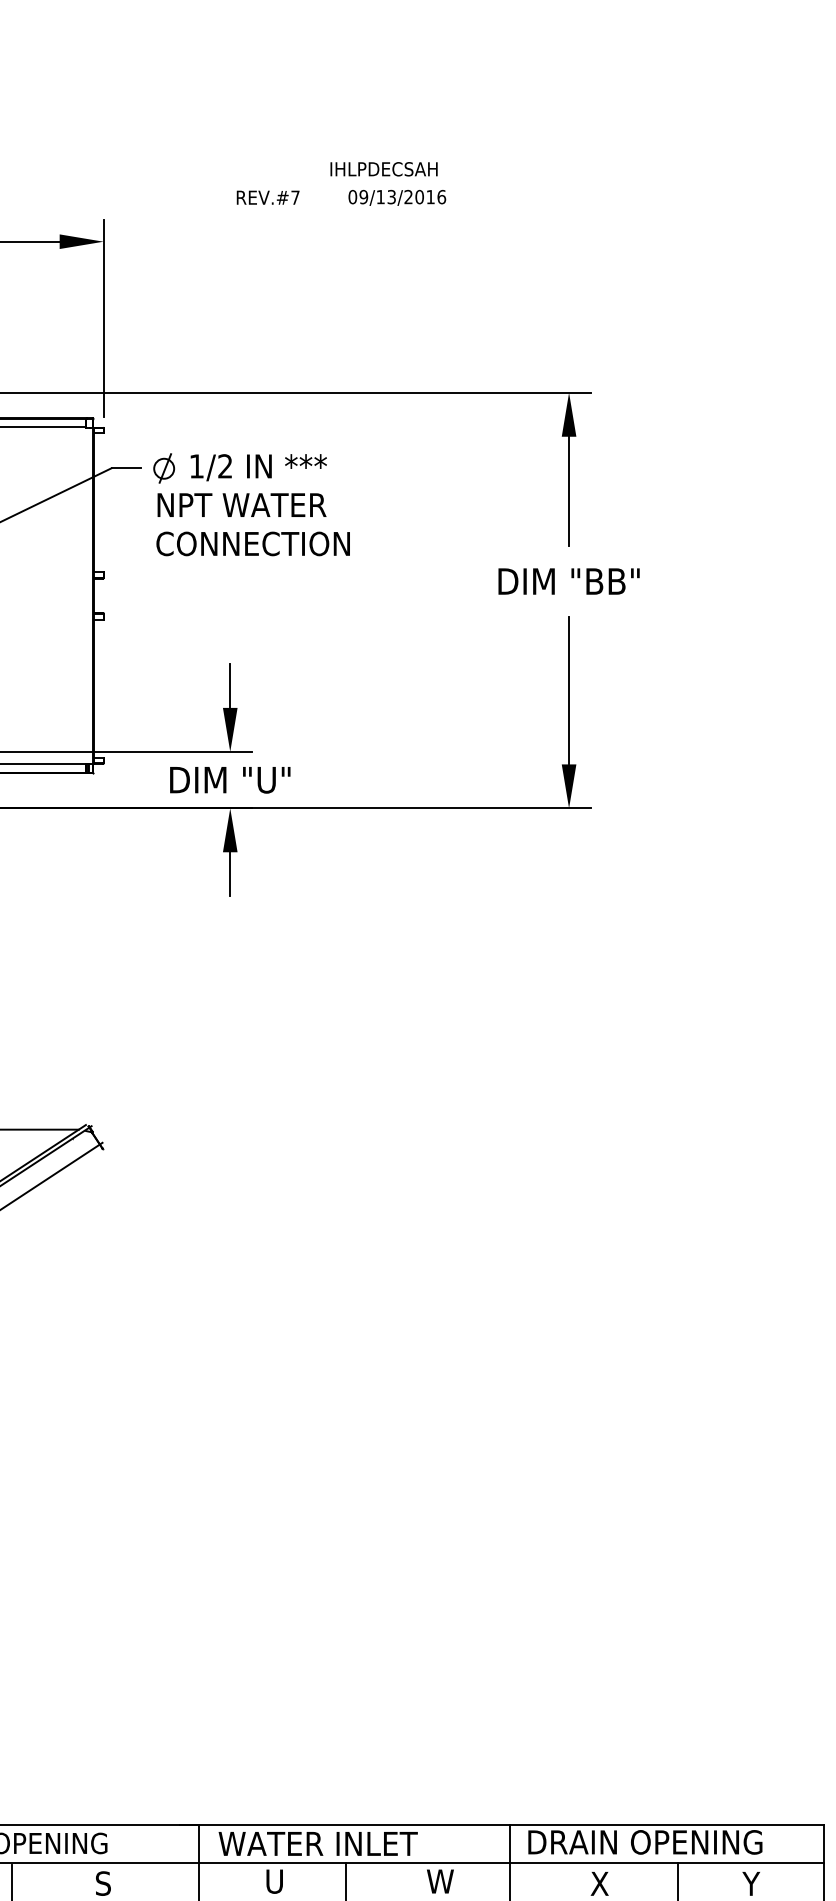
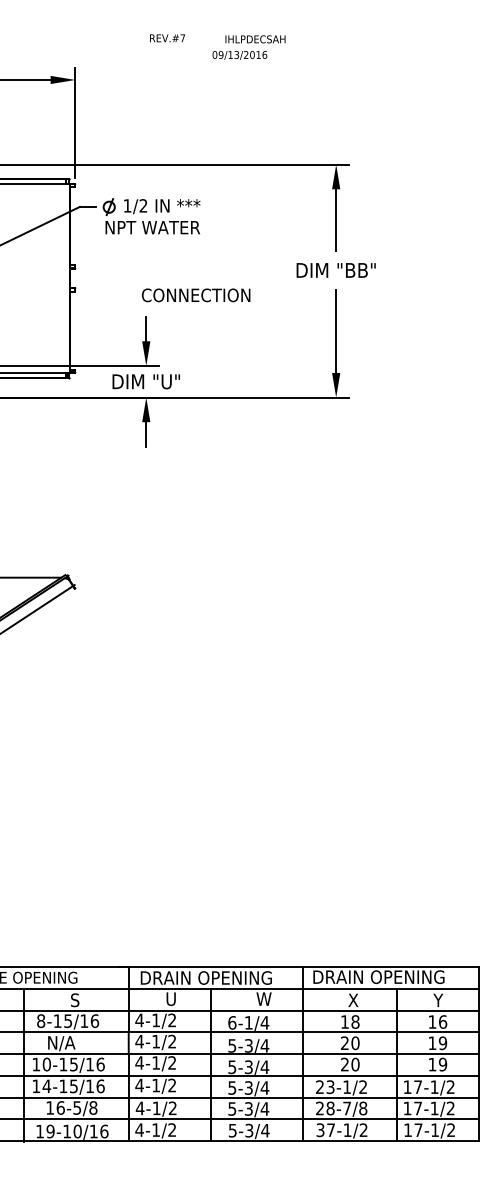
text: (384, 169) -> (255, 39), moved
text: (268, 198) -> (167, 38), moved
text: (253, 544) -> (196, 295), moved
text: (335, 1842) -> (205, 977), WATER INLET -> DRAIN OPENING

